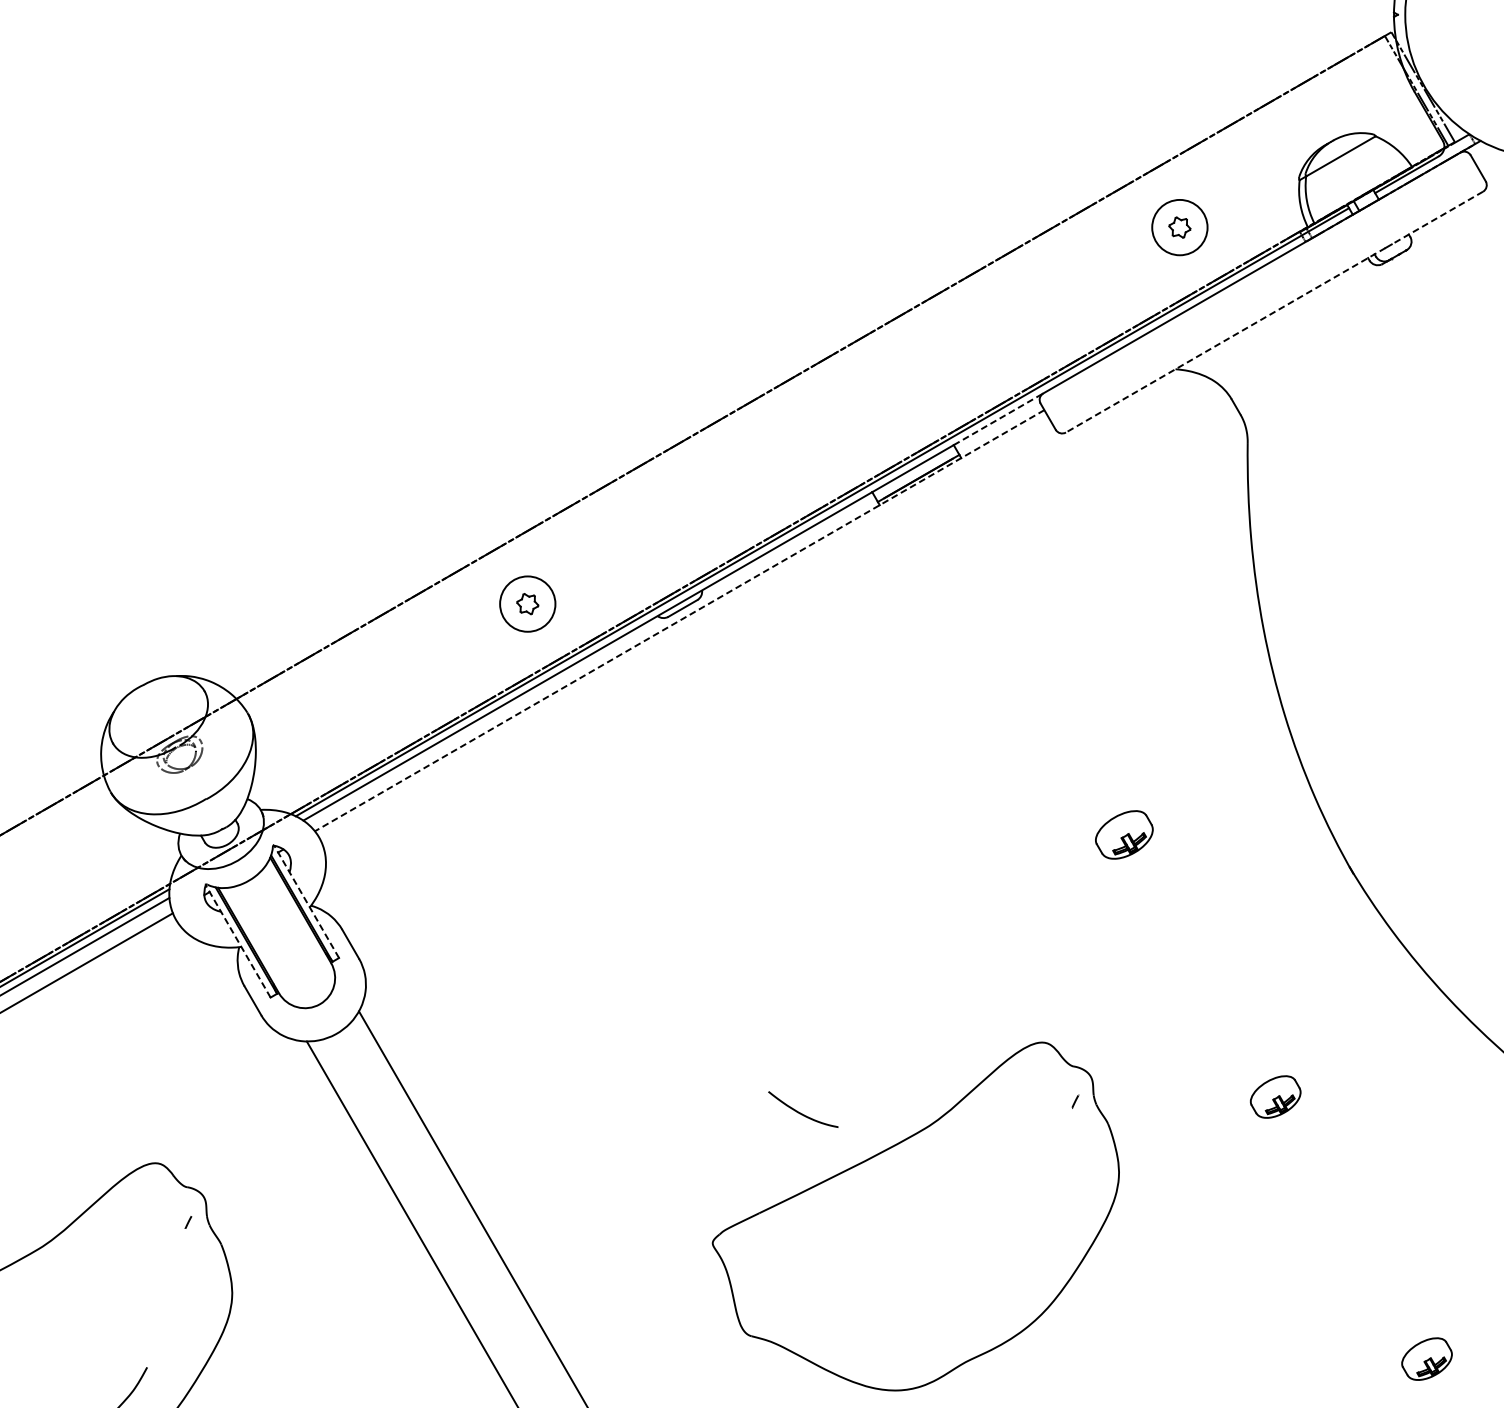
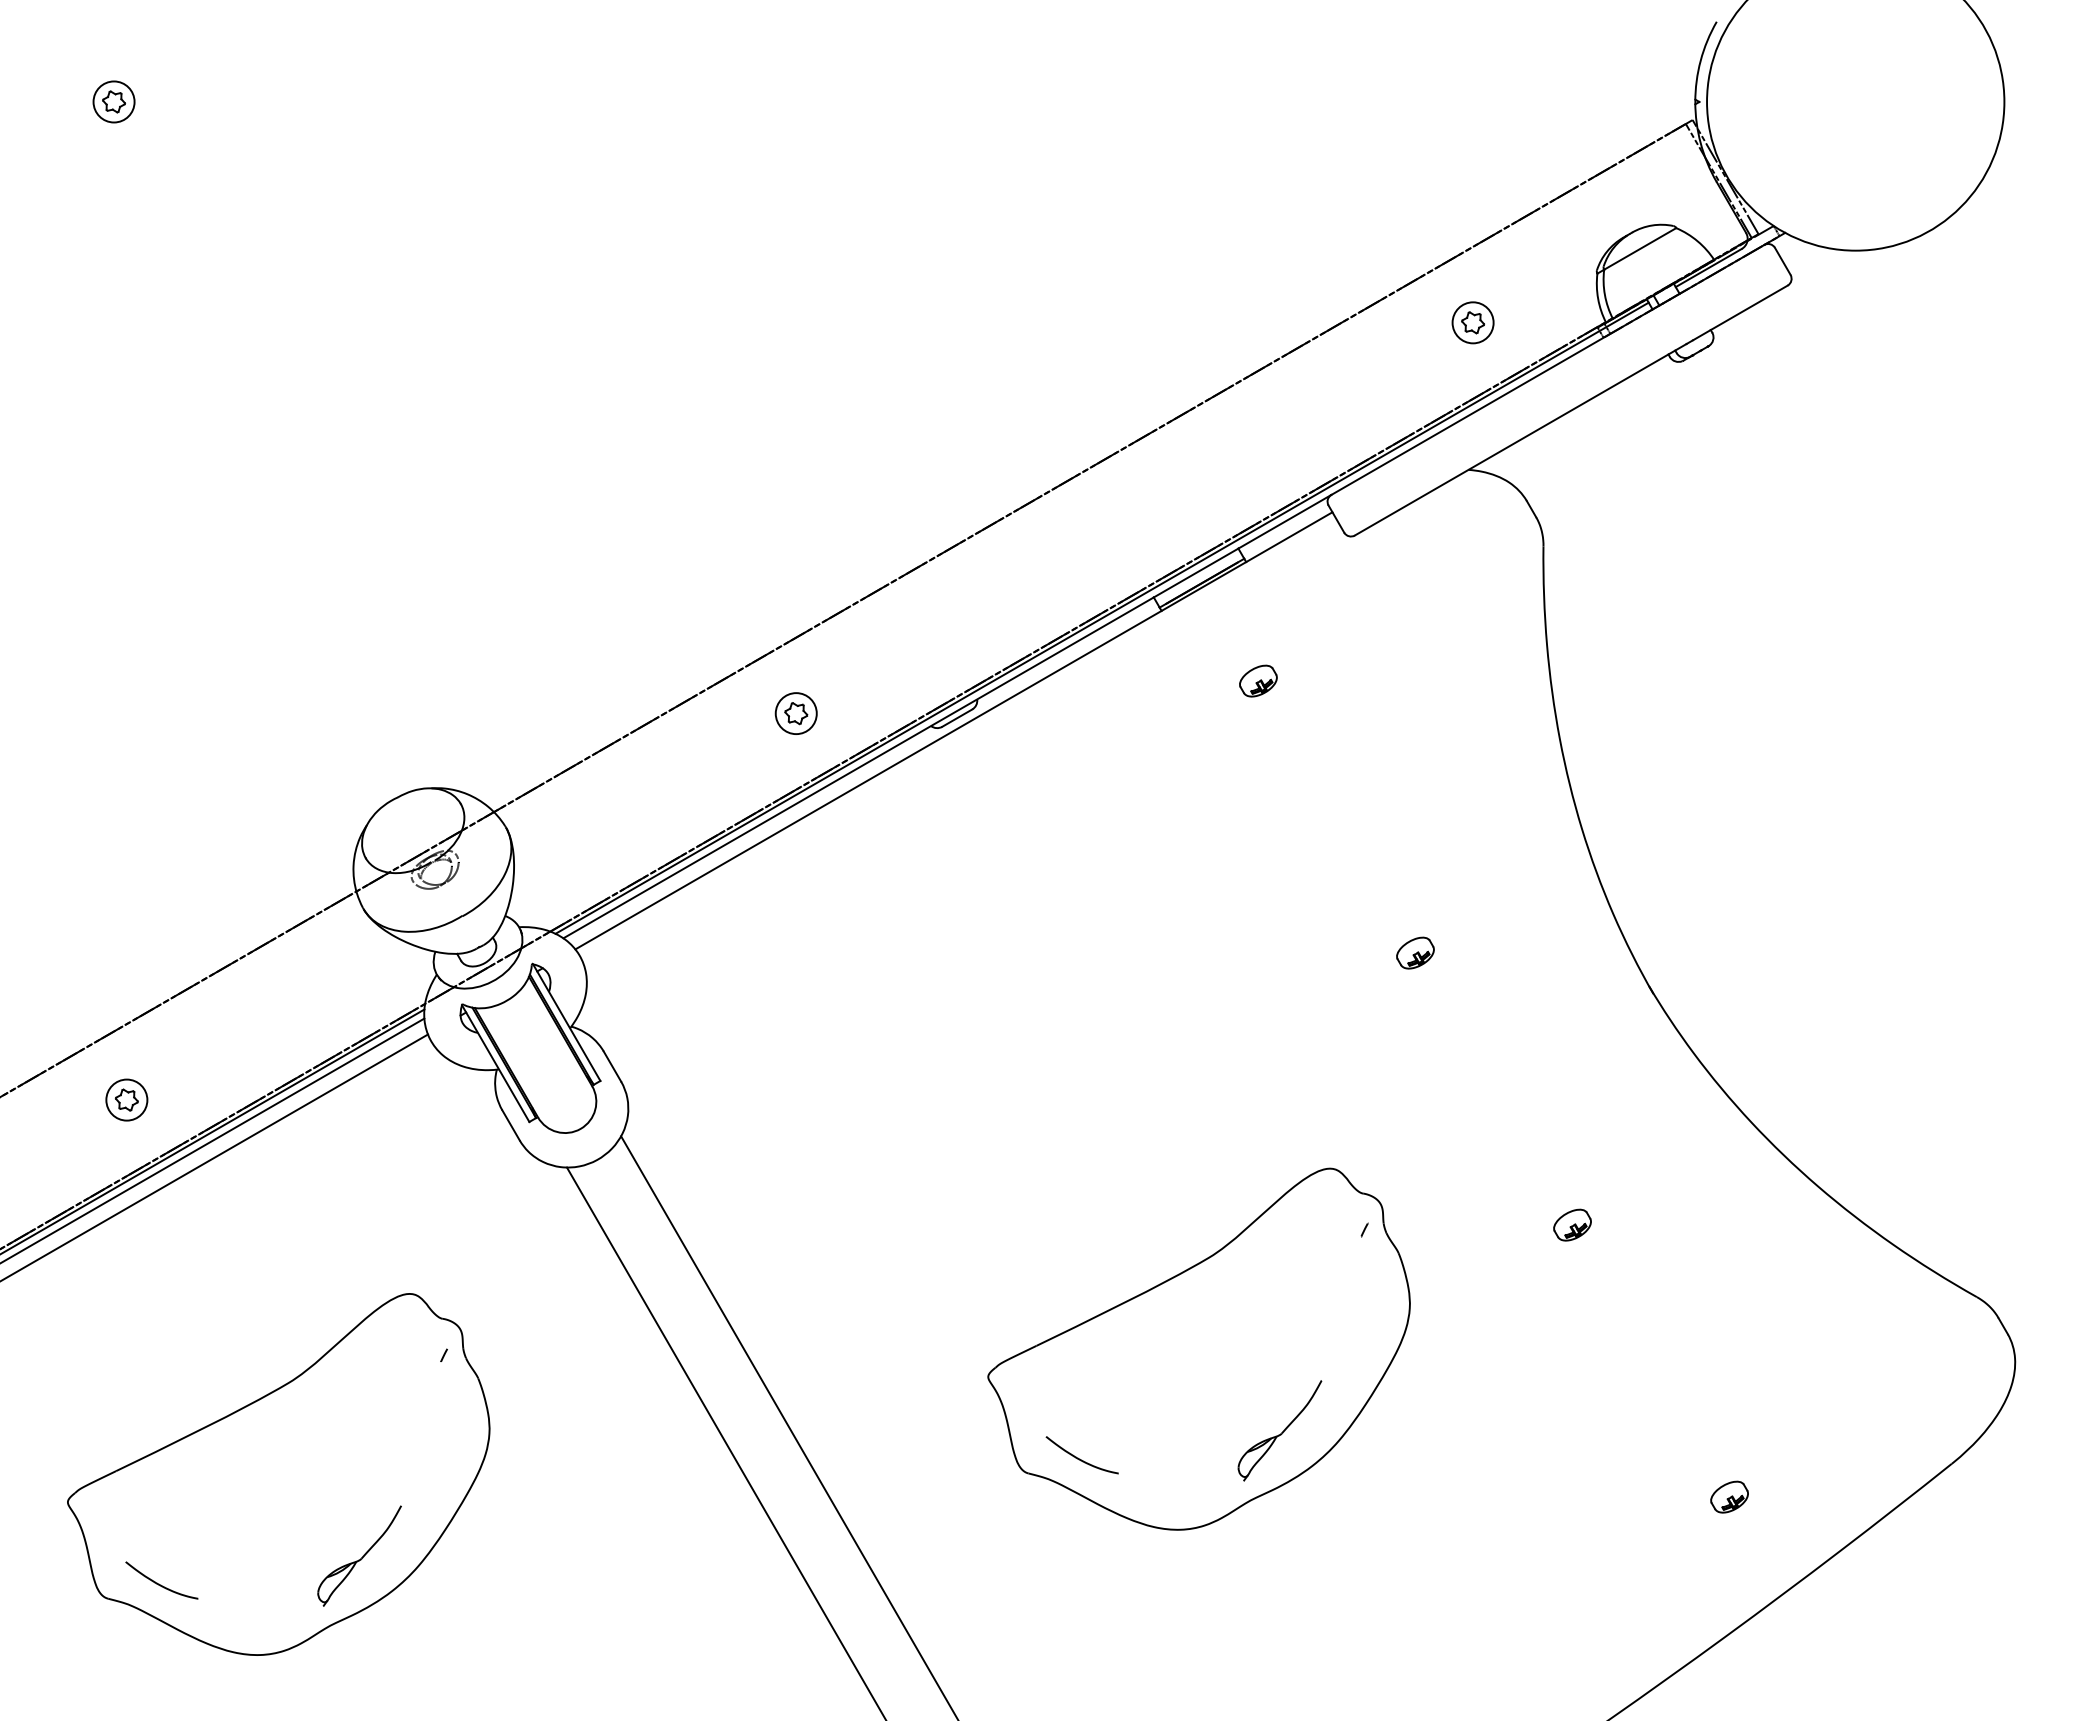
line: (1437, 217) -> (1740, 312), dashed -> solid
circle: (1179, 227) -> (1472, 322), size x0.71
line: (1225, 340) -> (1520, 440), dashed -> solid
line: (998, 419) -> (1284, 521), dashed -> solid
part: (973, 572) -> (1258, 680), added
circle: (527, 603) -> (795, 713), size x0.71
line: (679, 621) -> (953, 731), dashed -> solid
part: (1124, 834) -> (1415, 952), size x0.62
line: (306, 901) -> (566, 1022), dashed -> solid
line: (237, 941) -> (495, 1063), dashed -> solid
part: (1275, 1096) -> (1572, 1224), size x0.71
curve: (799, 1111) -> (1078, 1457), moved
part: (993, 1294) -> (1279, 1430), added
part: (1426, 1358) -> (1729, 1496), size x0.71

